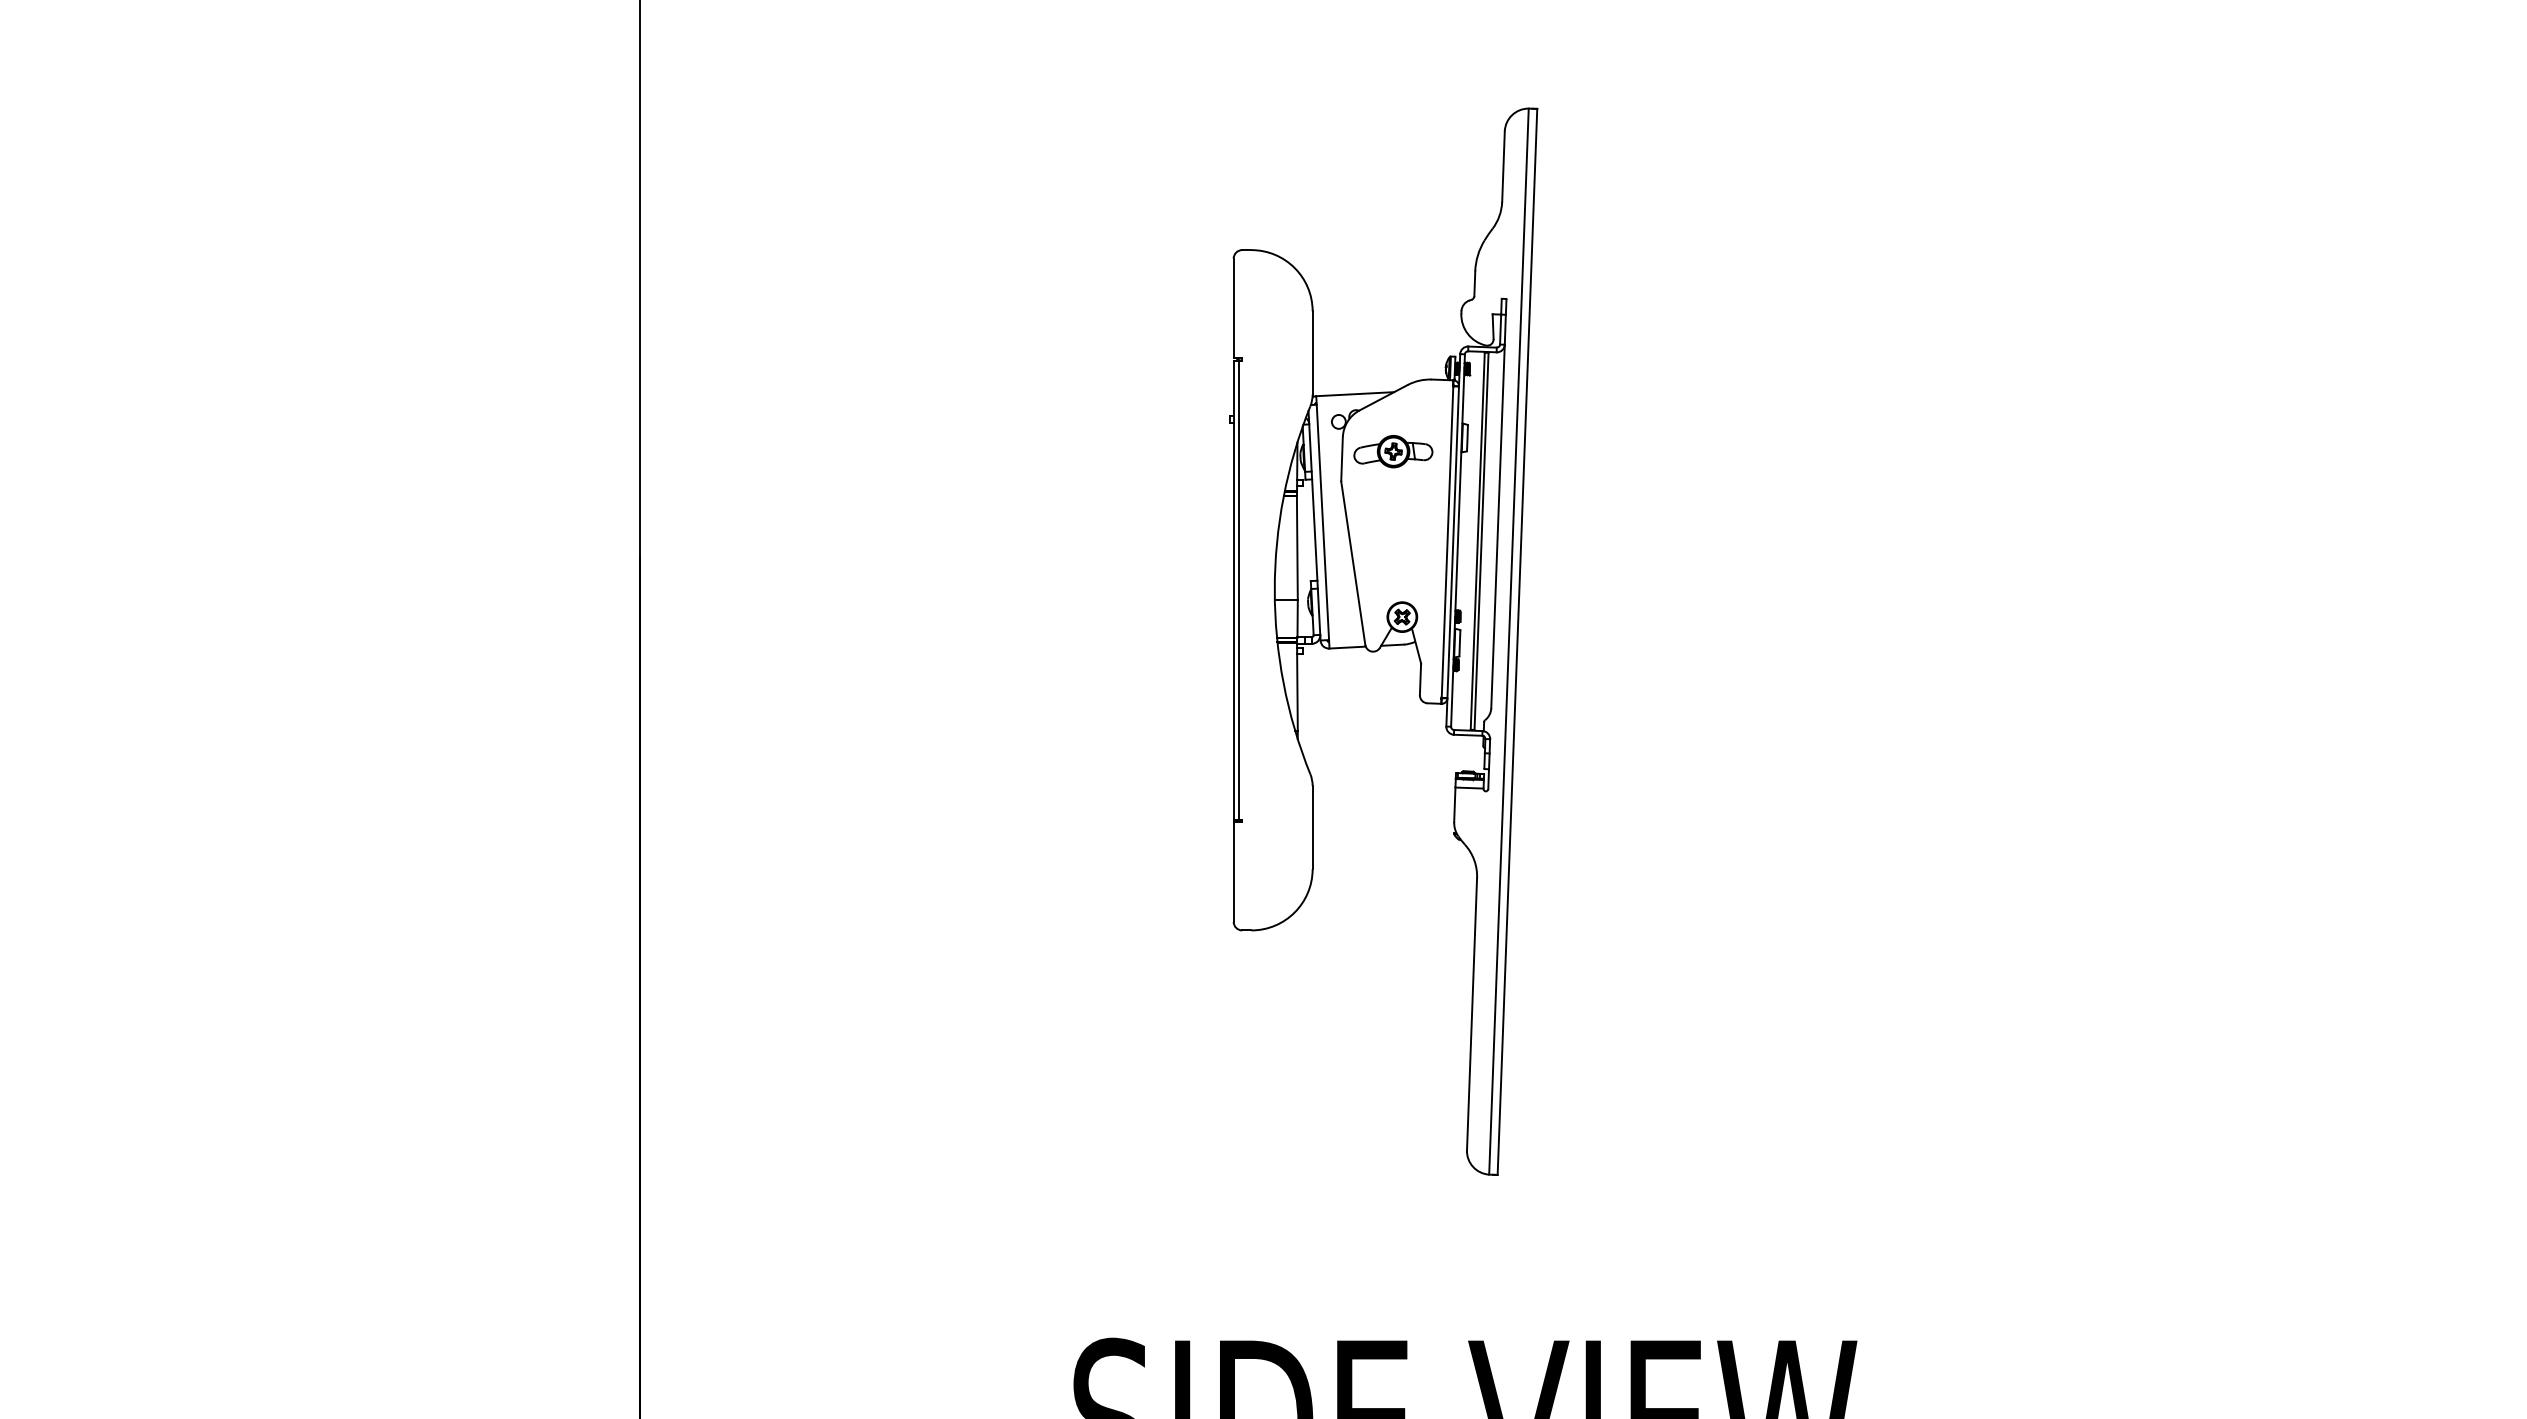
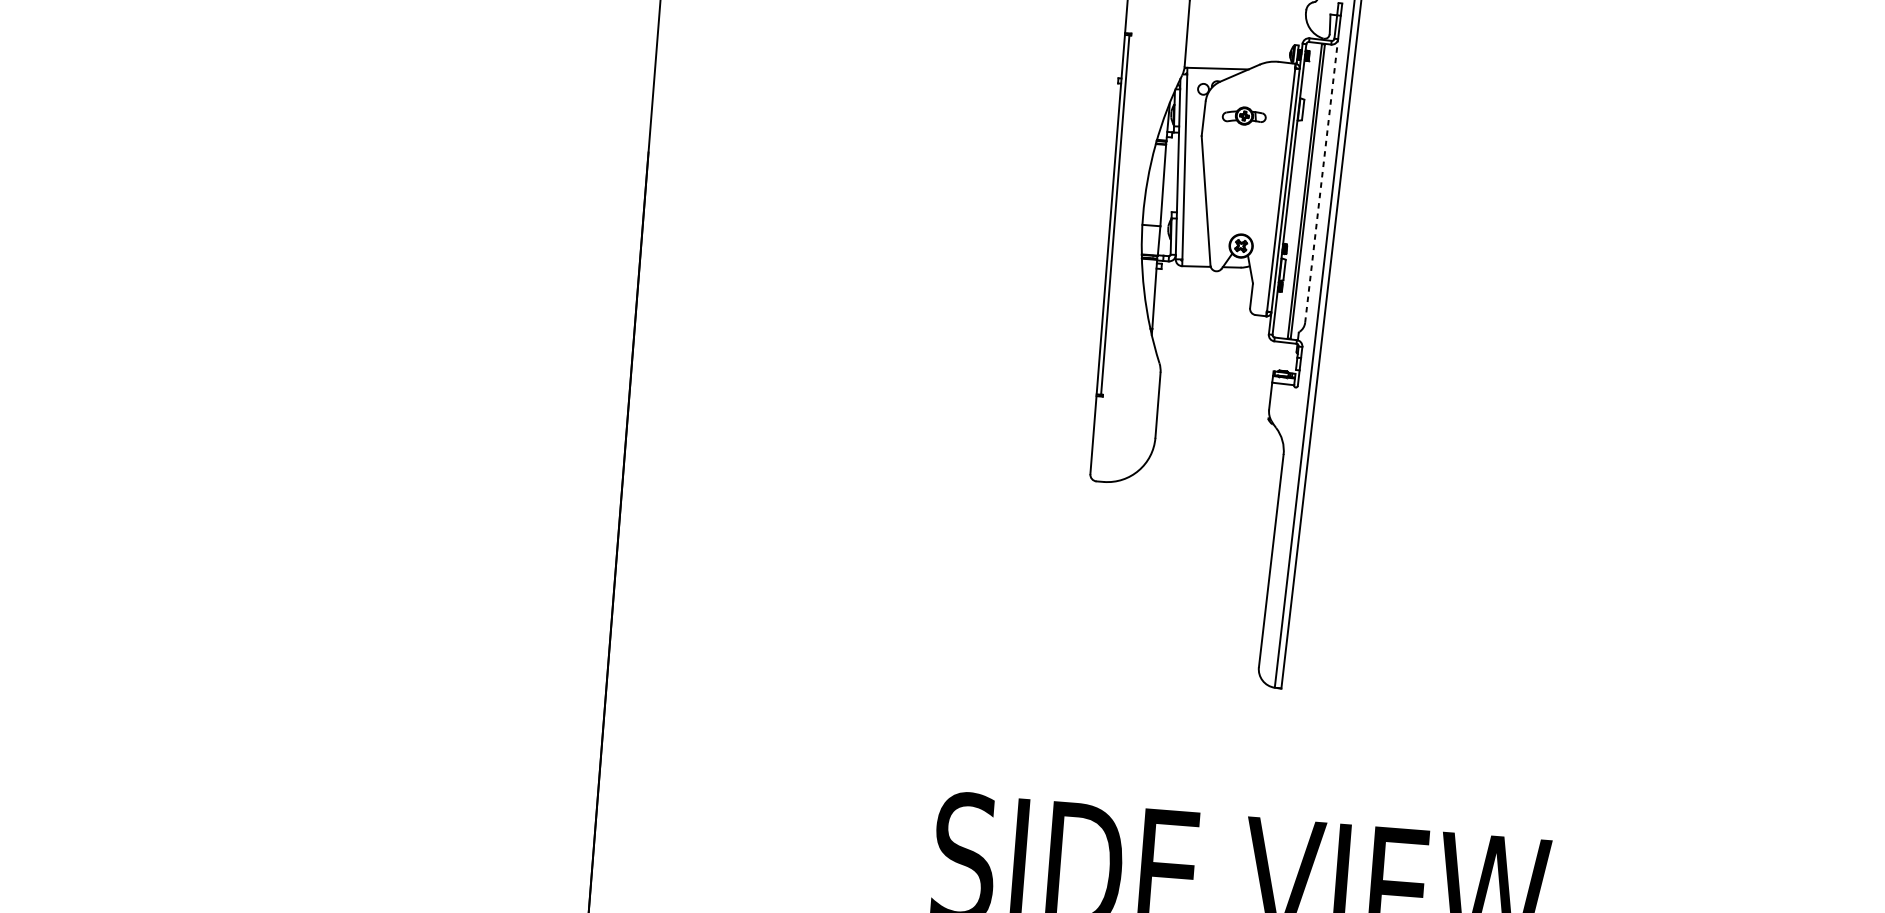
part: (1393, 451) -> (1244, 115), size x0.7
line: (1498, 526) -> (1322, 181), solid -> dashed

